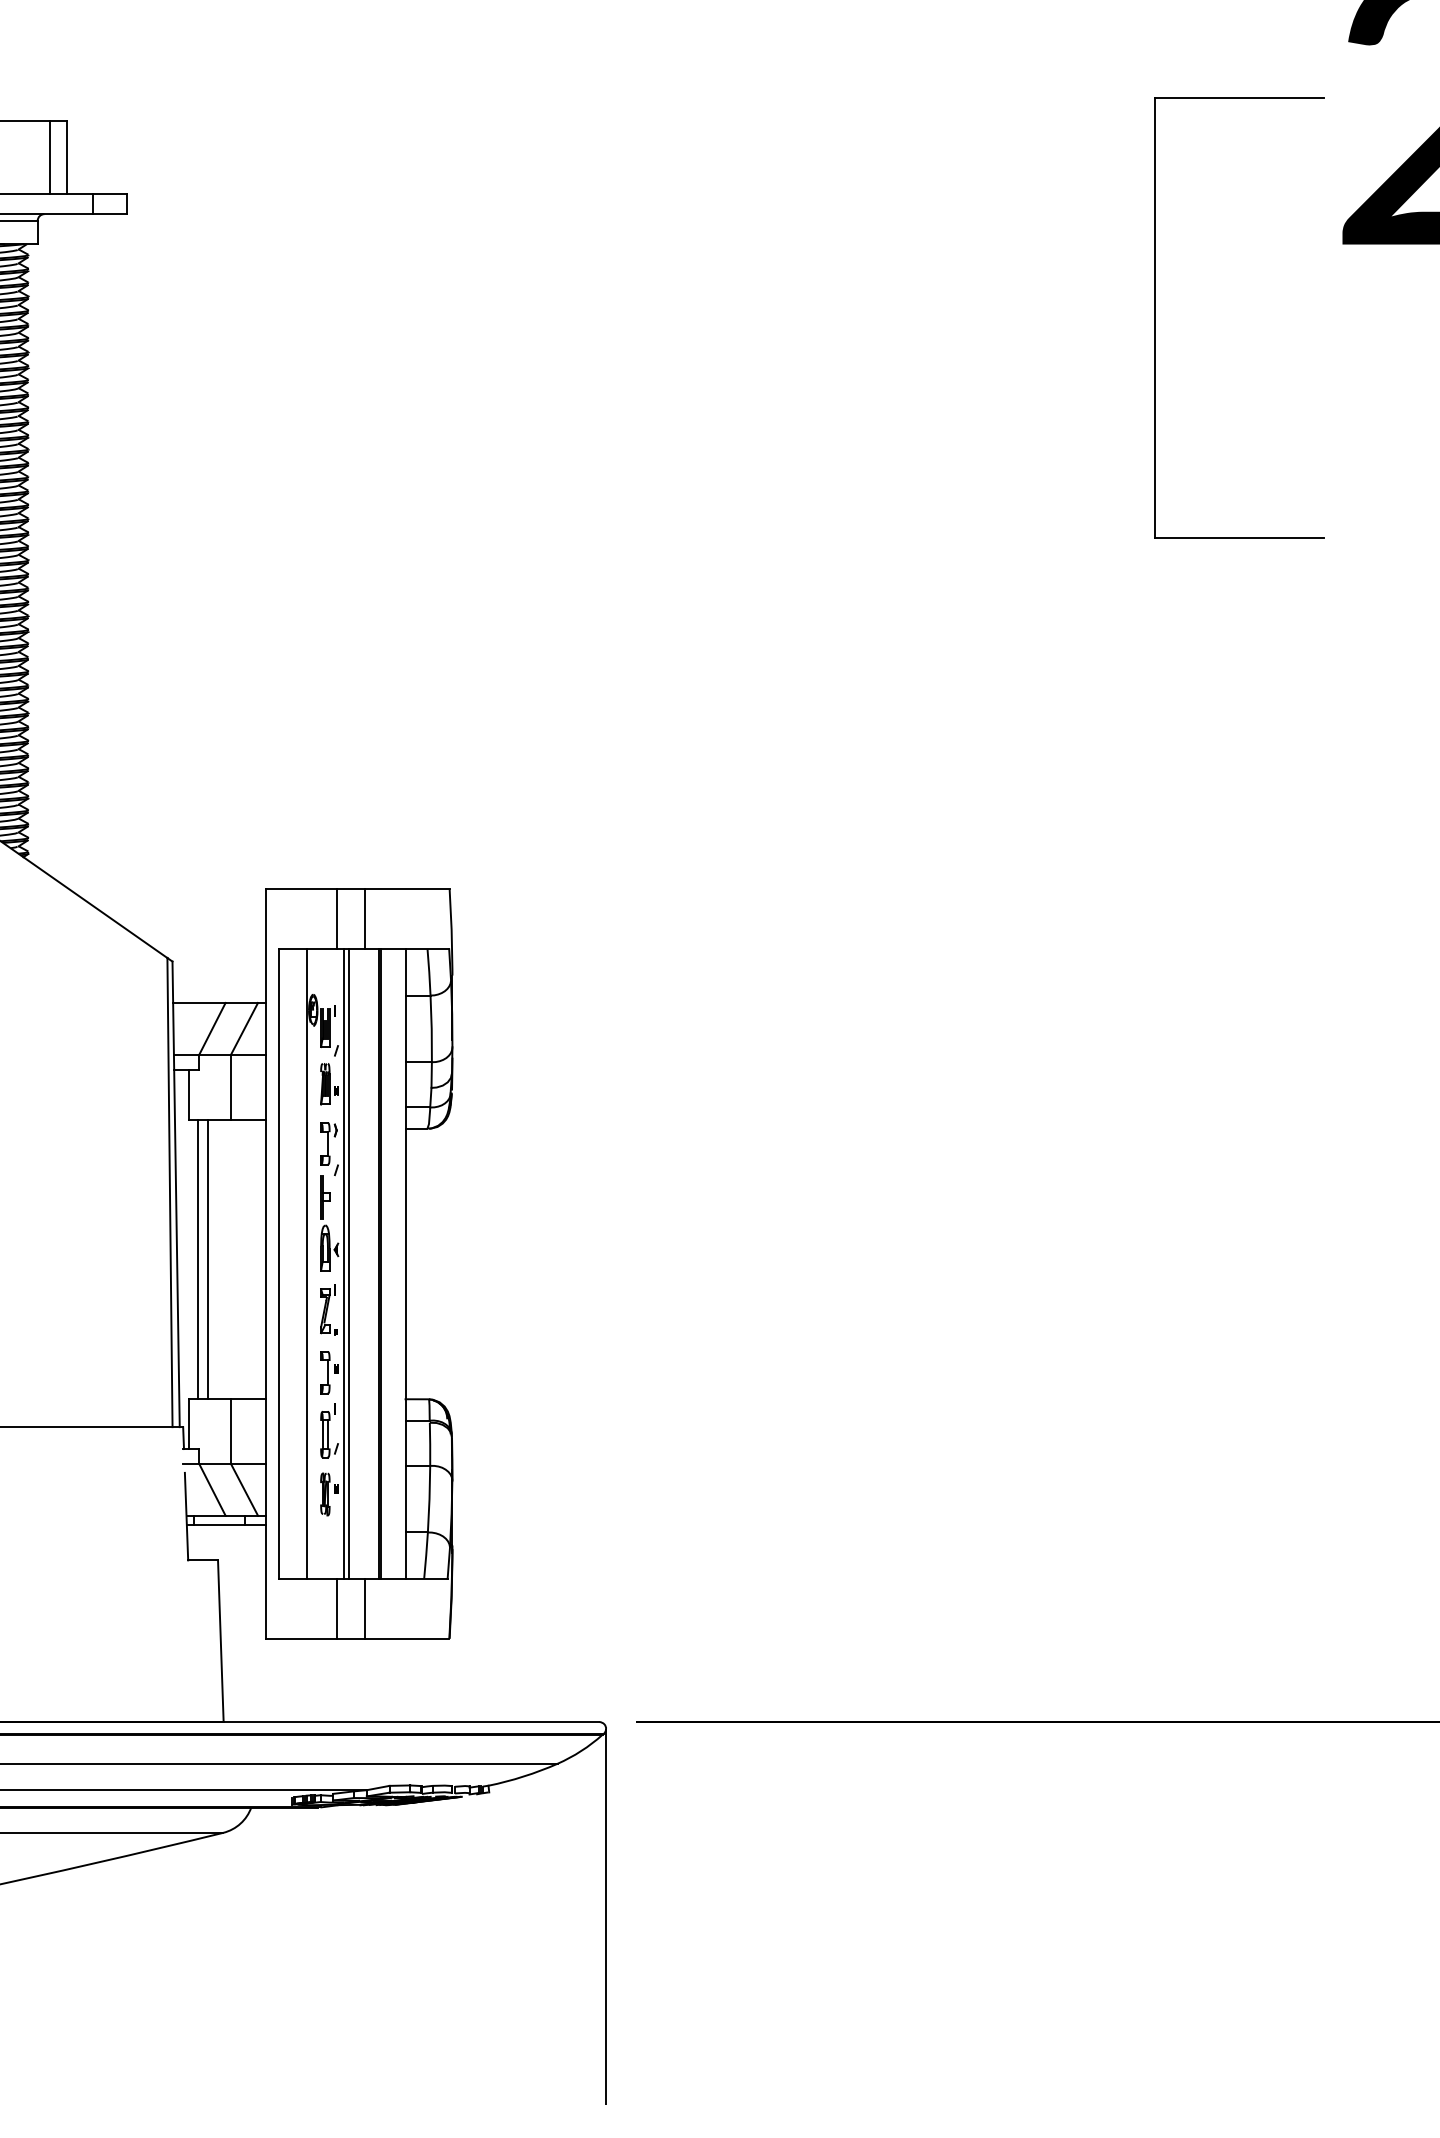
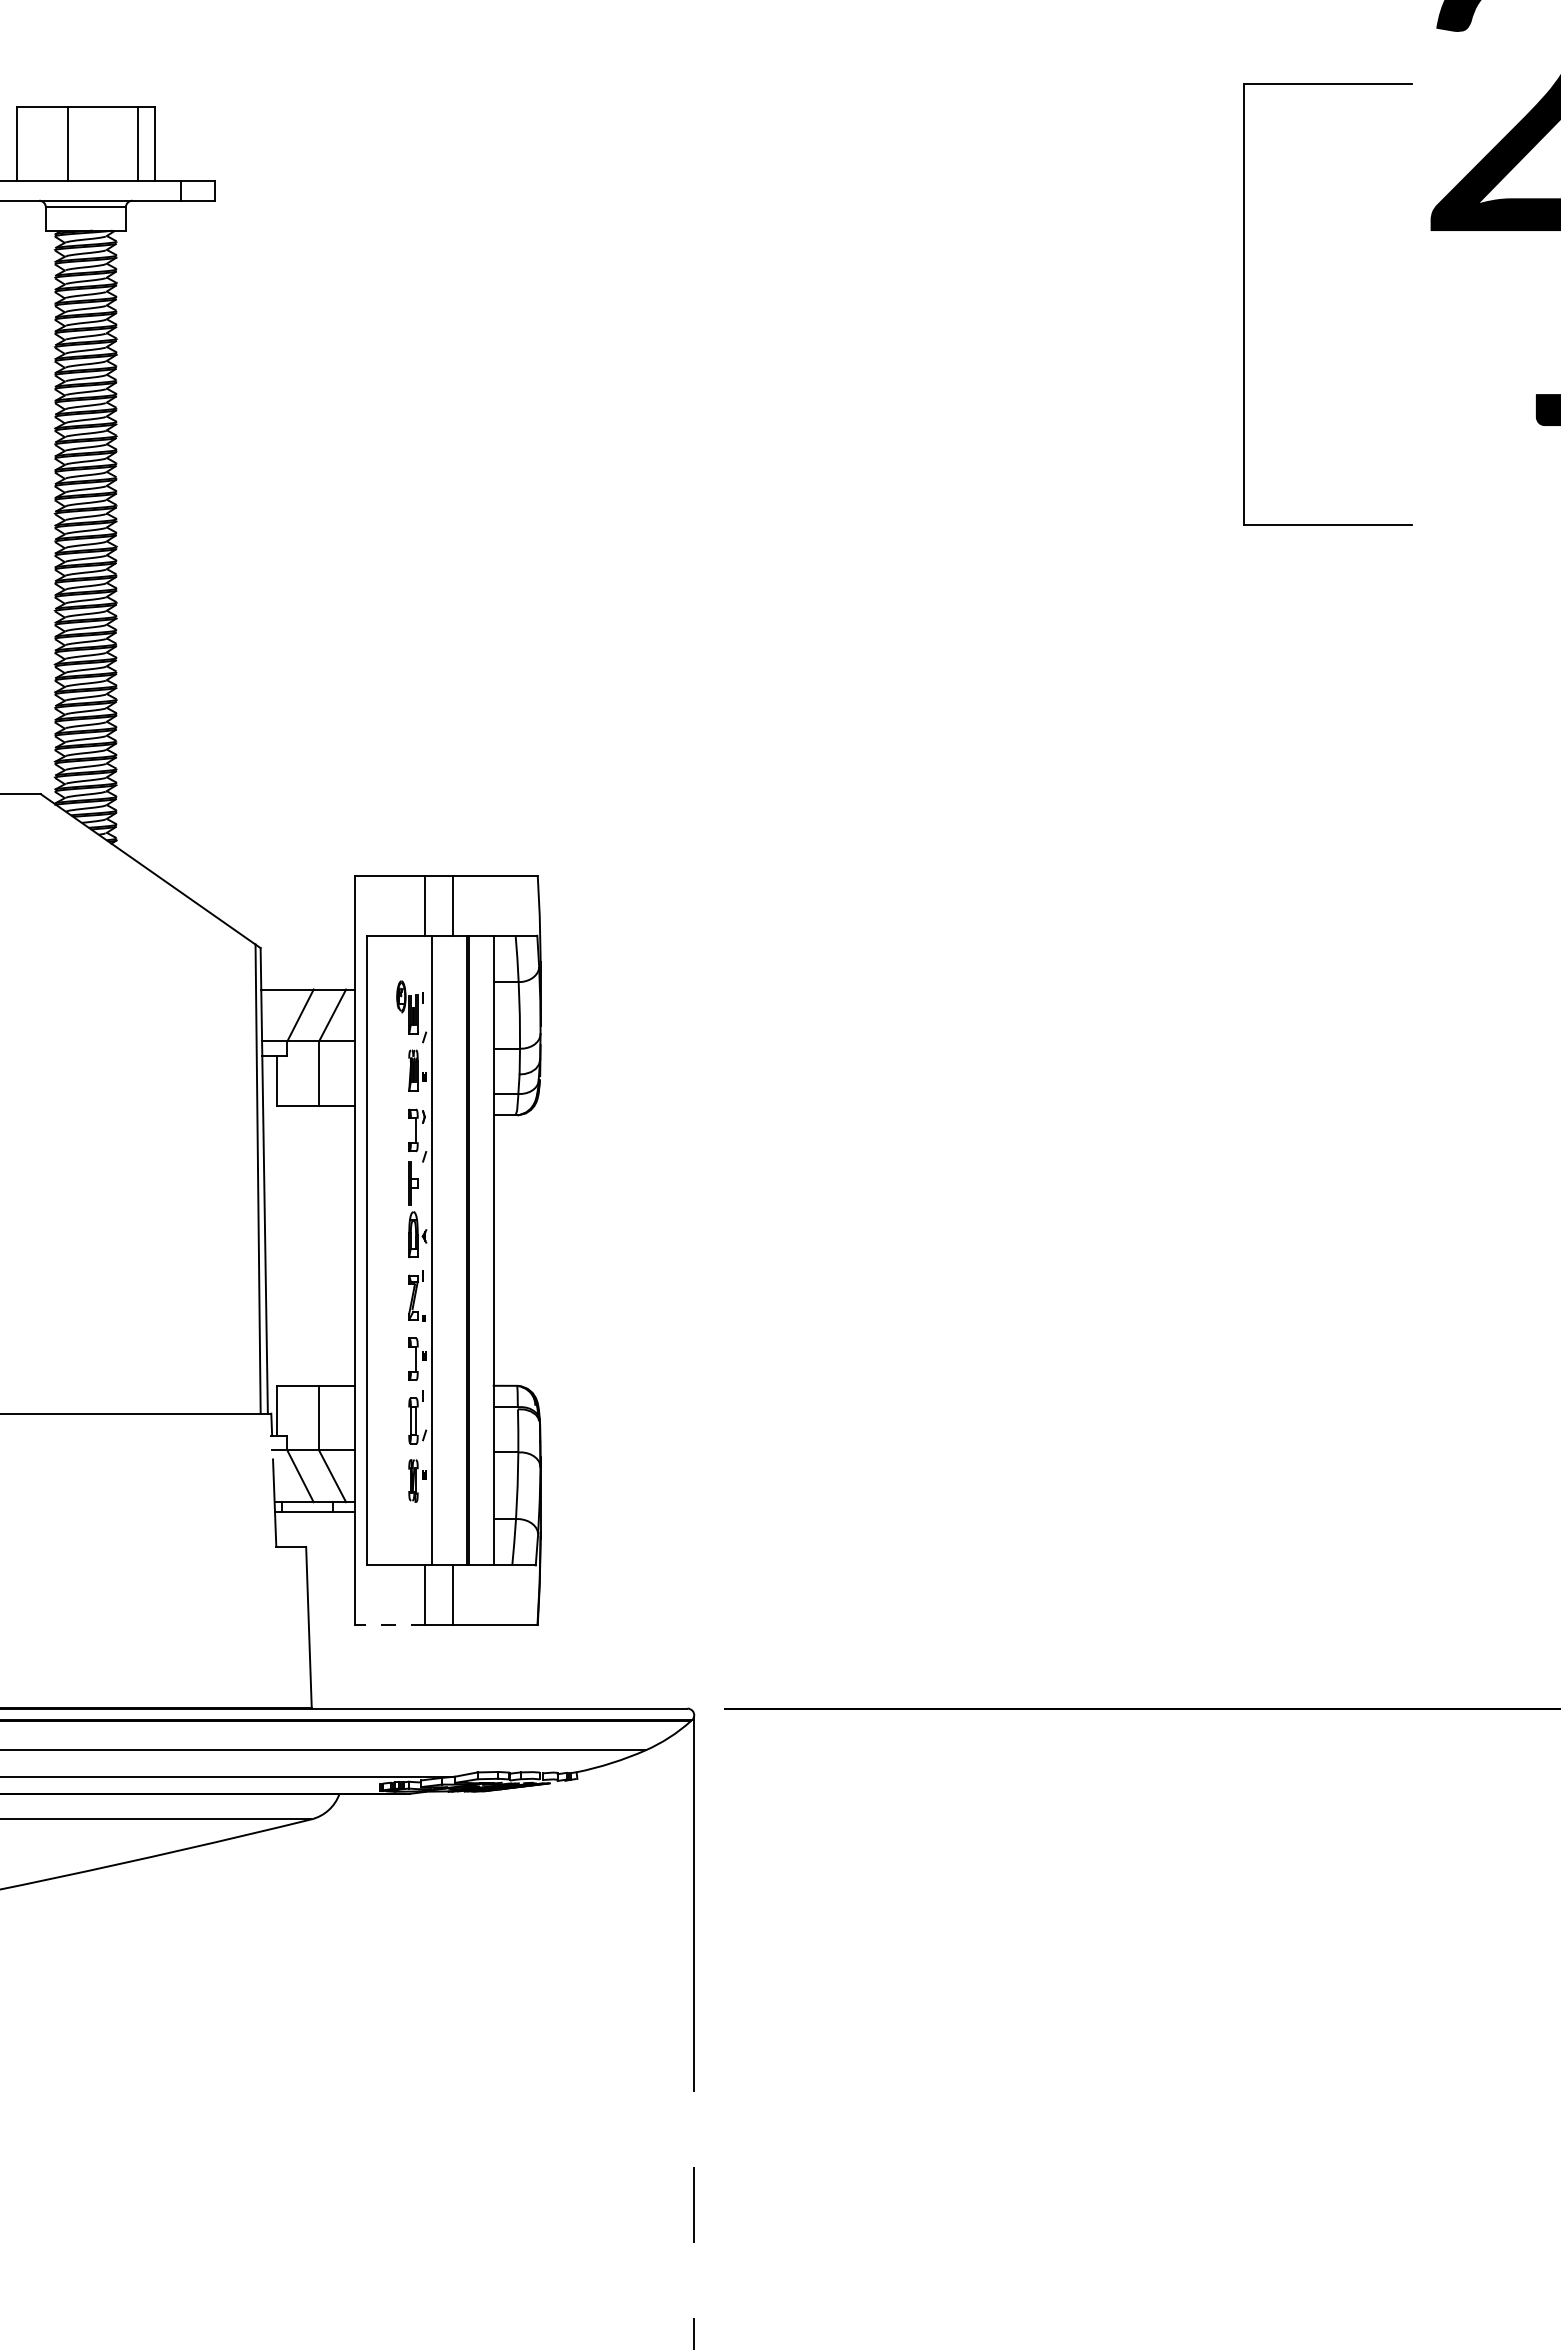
line: (198, 1258) -> (286, 1245), removed
line: (208, 1258) -> (296, 1245), removed
line: (306, 1263) -> (394, 1250), removed
line: (349, 1263) -> (437, 1250), removed
line: (301, 1638) -> (389, 1625), solid -> dashed

